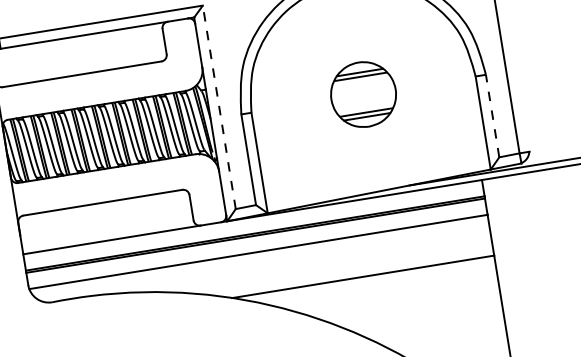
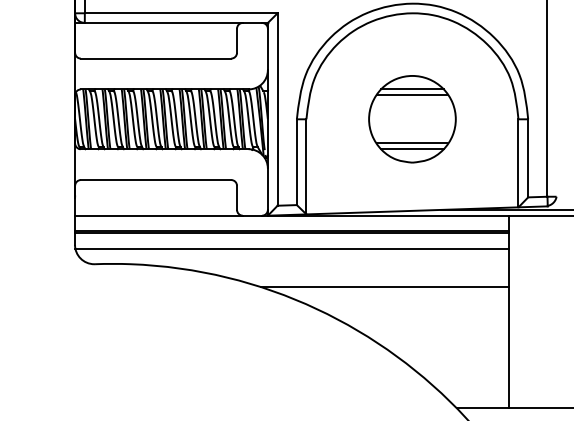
part: (363, 94) -> (412, 119), size x1.43
line: (219, 107) -> (277, 109), dashed -> solid
line: (492, 115) -> (528, 157), dashed -> solid

